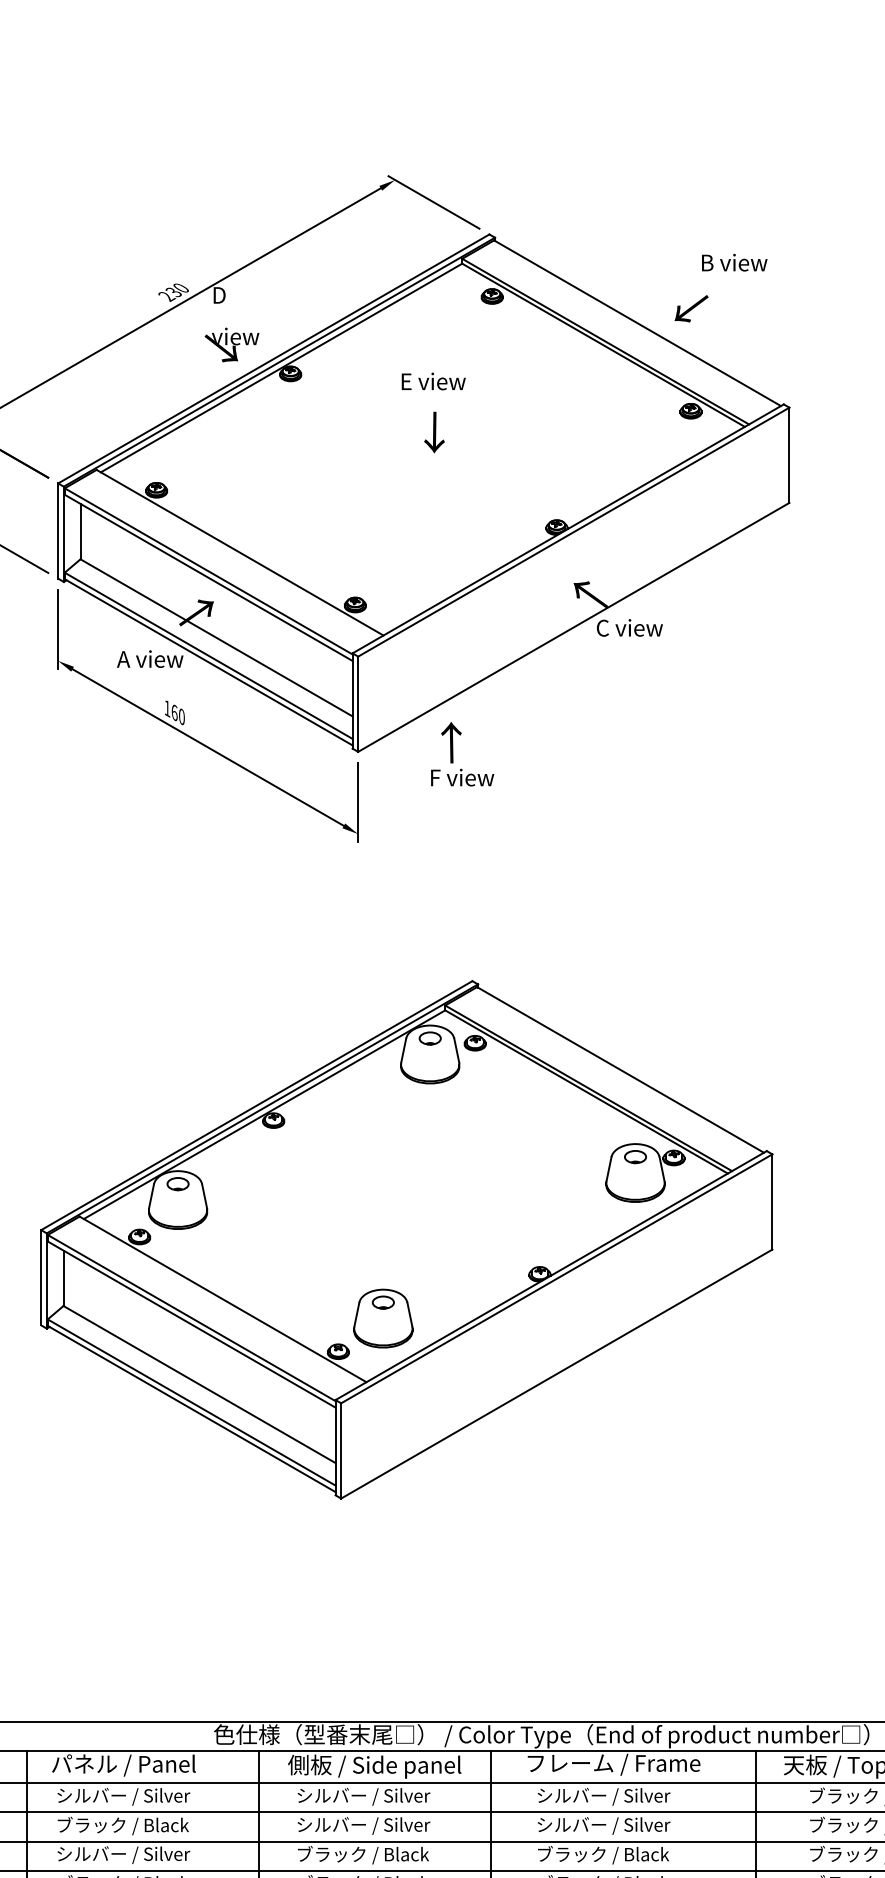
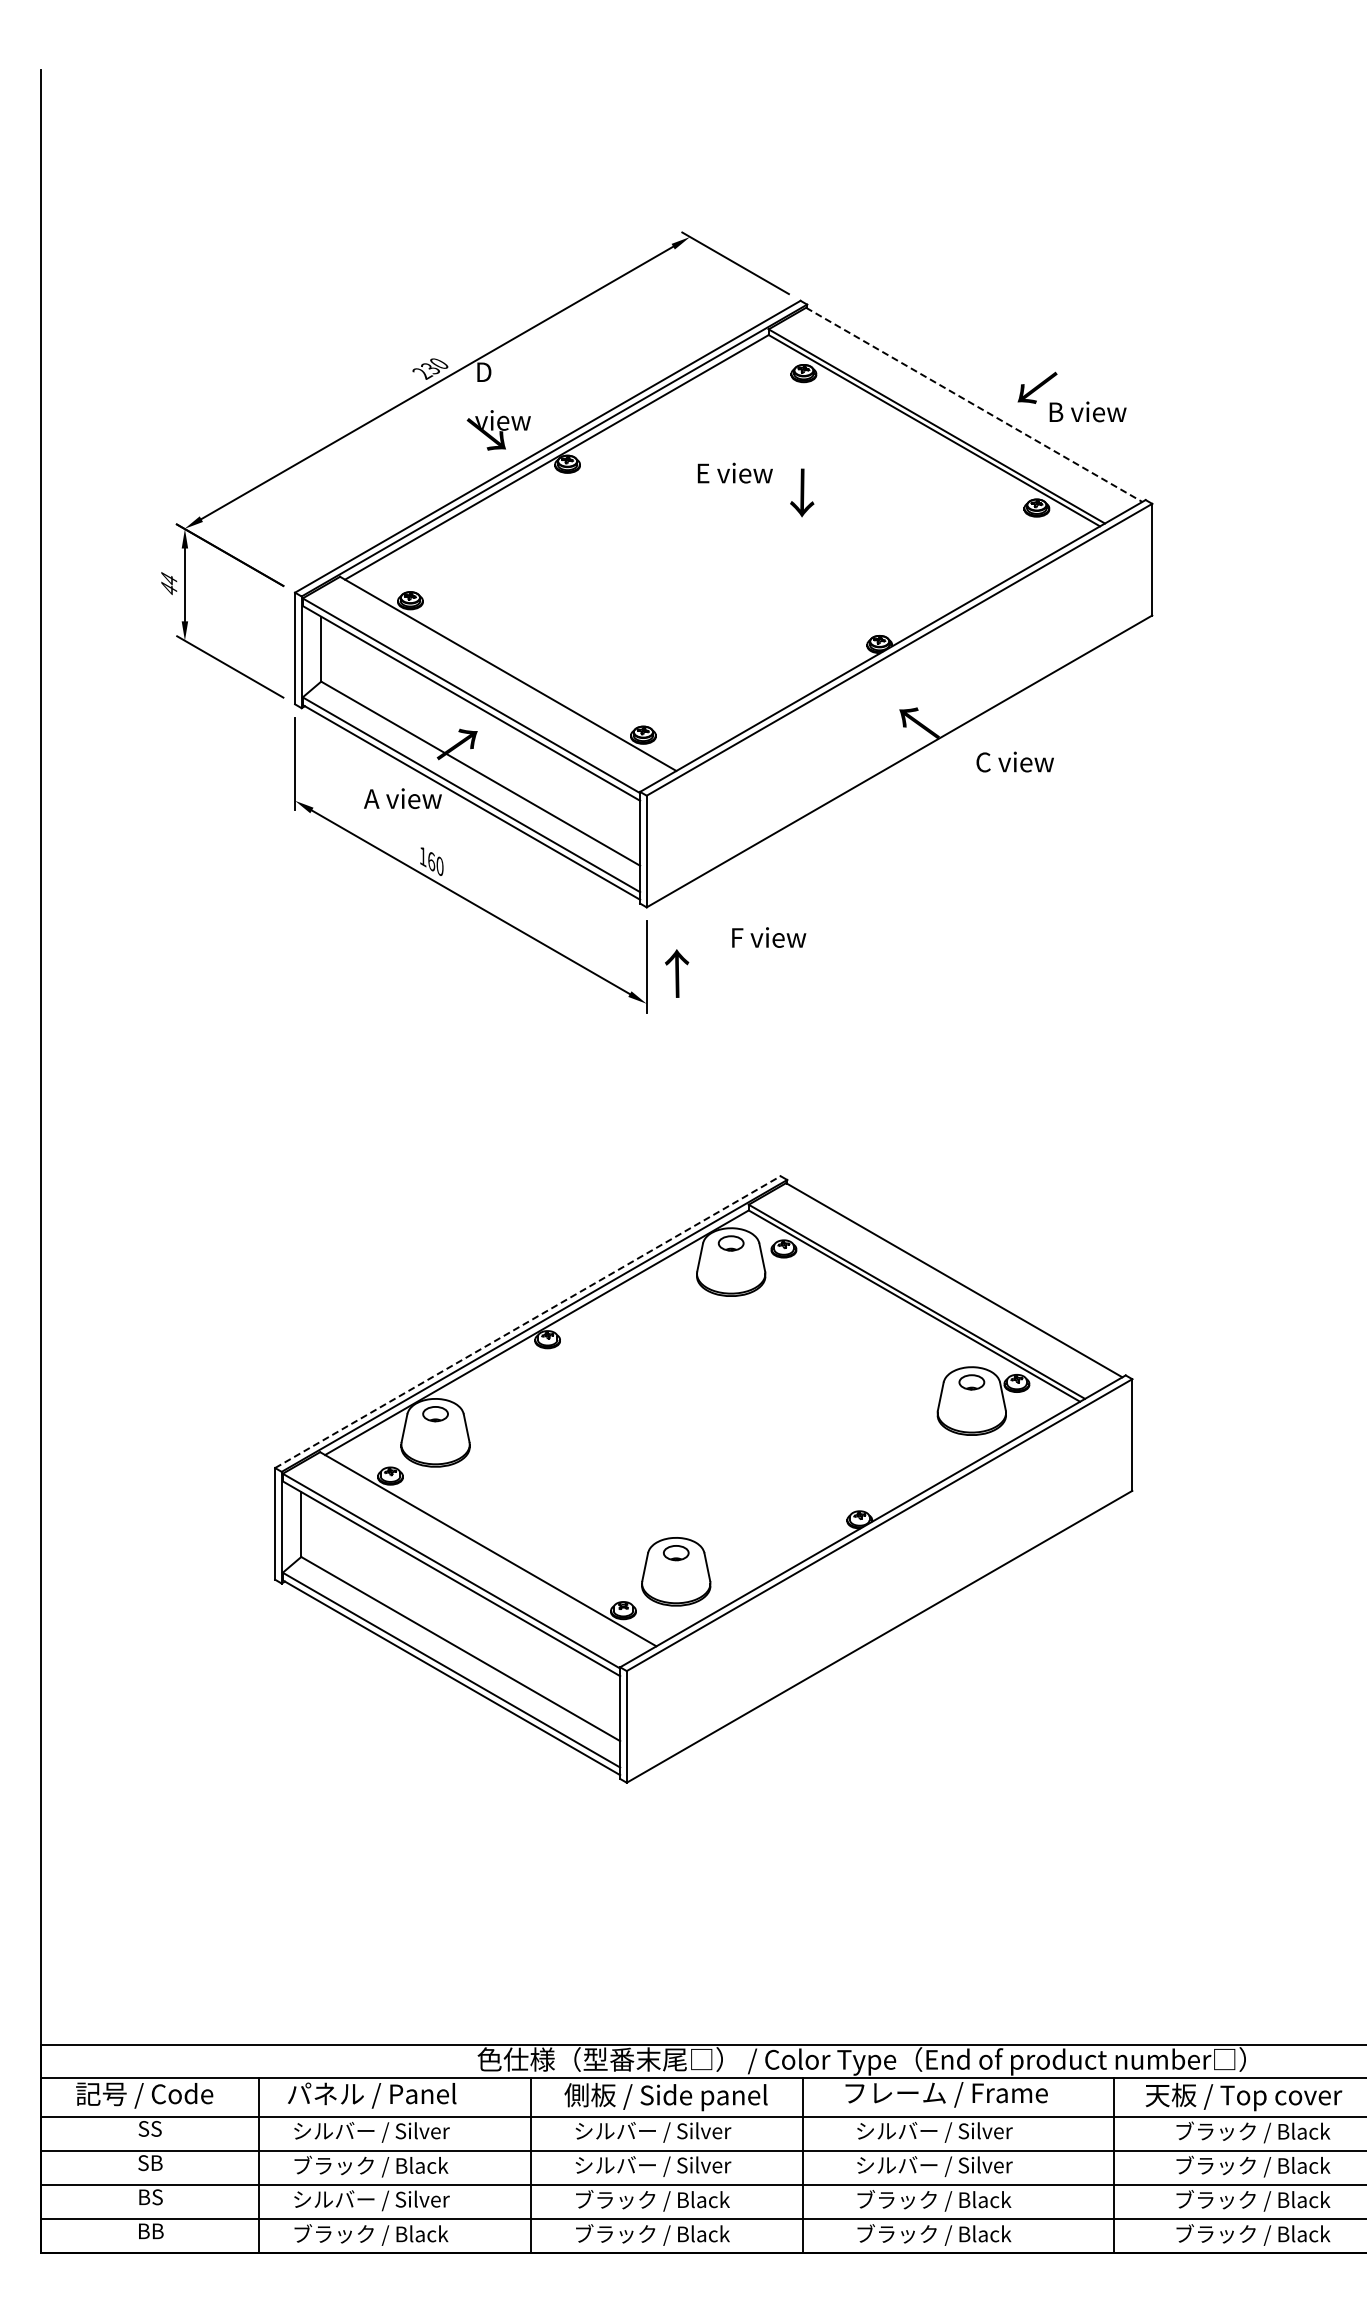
text: (734, 262) -> (1087, 411), moved
line: (637, 323) -> (974, 405), solid -> dashed
text: (434, 432) -> (802, 492), moved
text: (629, 627) -> (1014, 761), moved
text: (451, 742) -> (677, 973), moved
line: (256, 1105) -> (527, 1322), solid -> dashed

